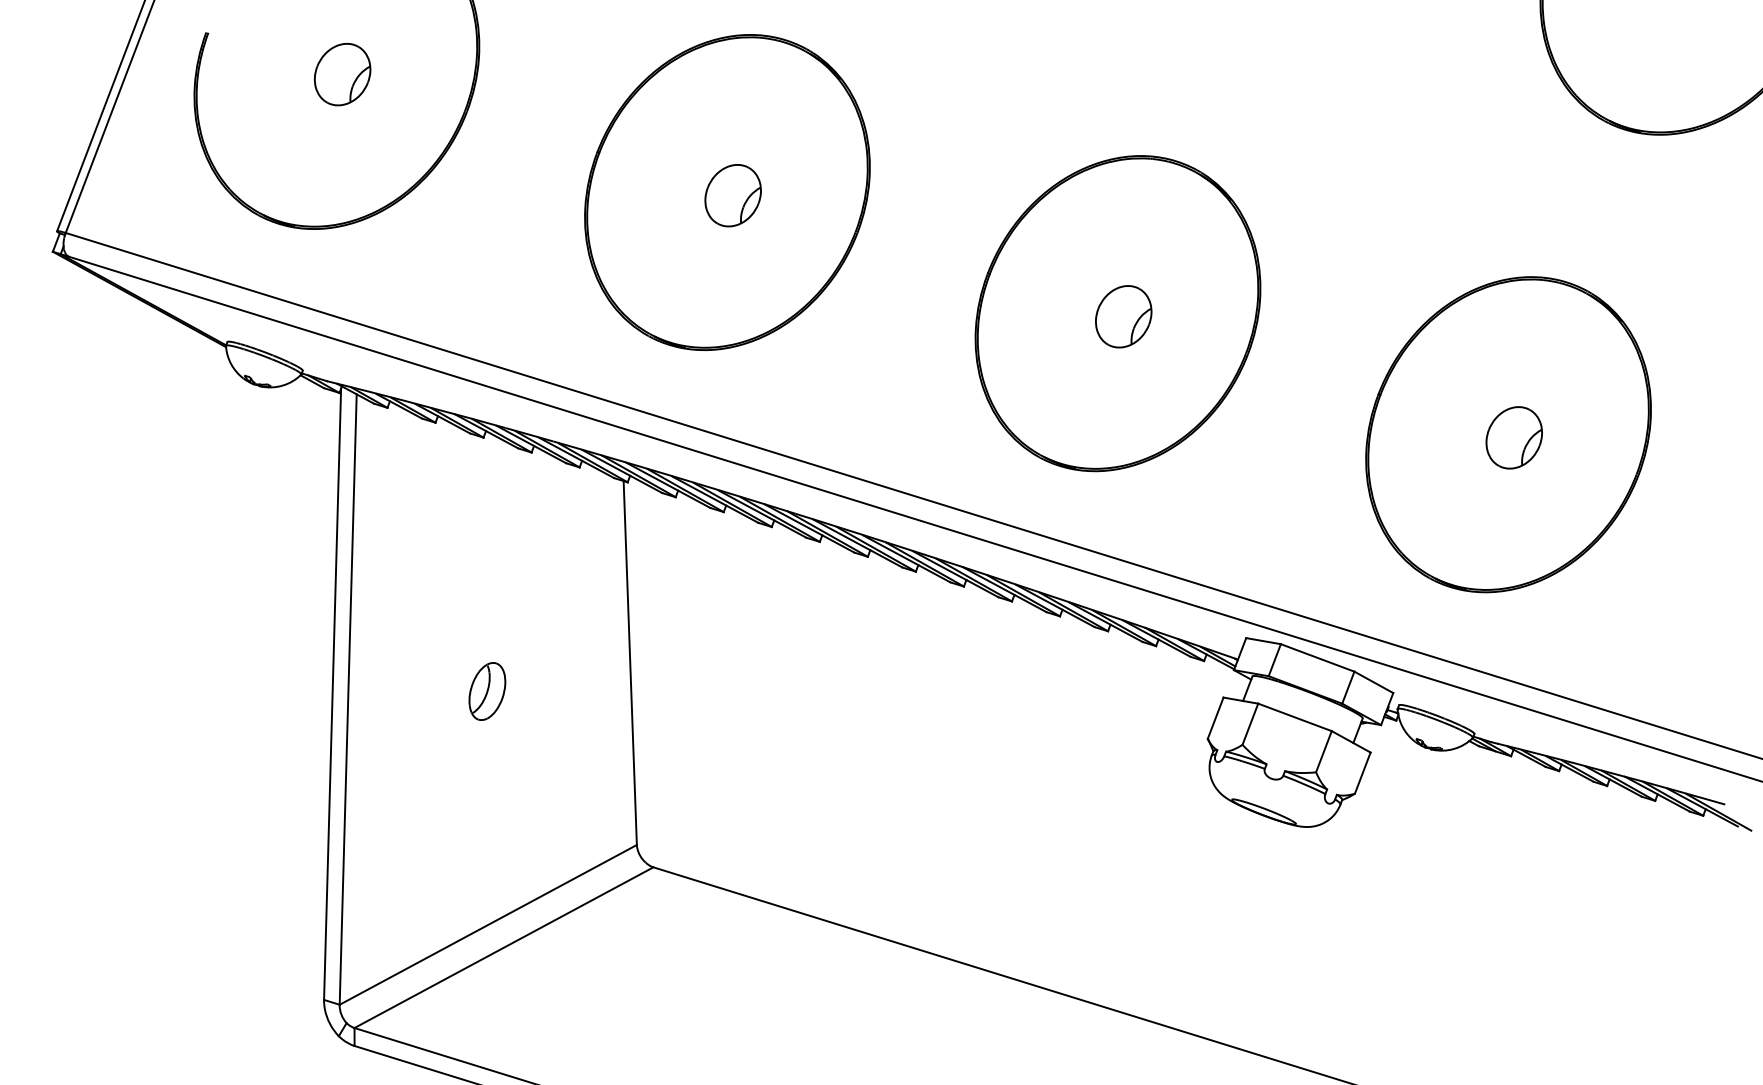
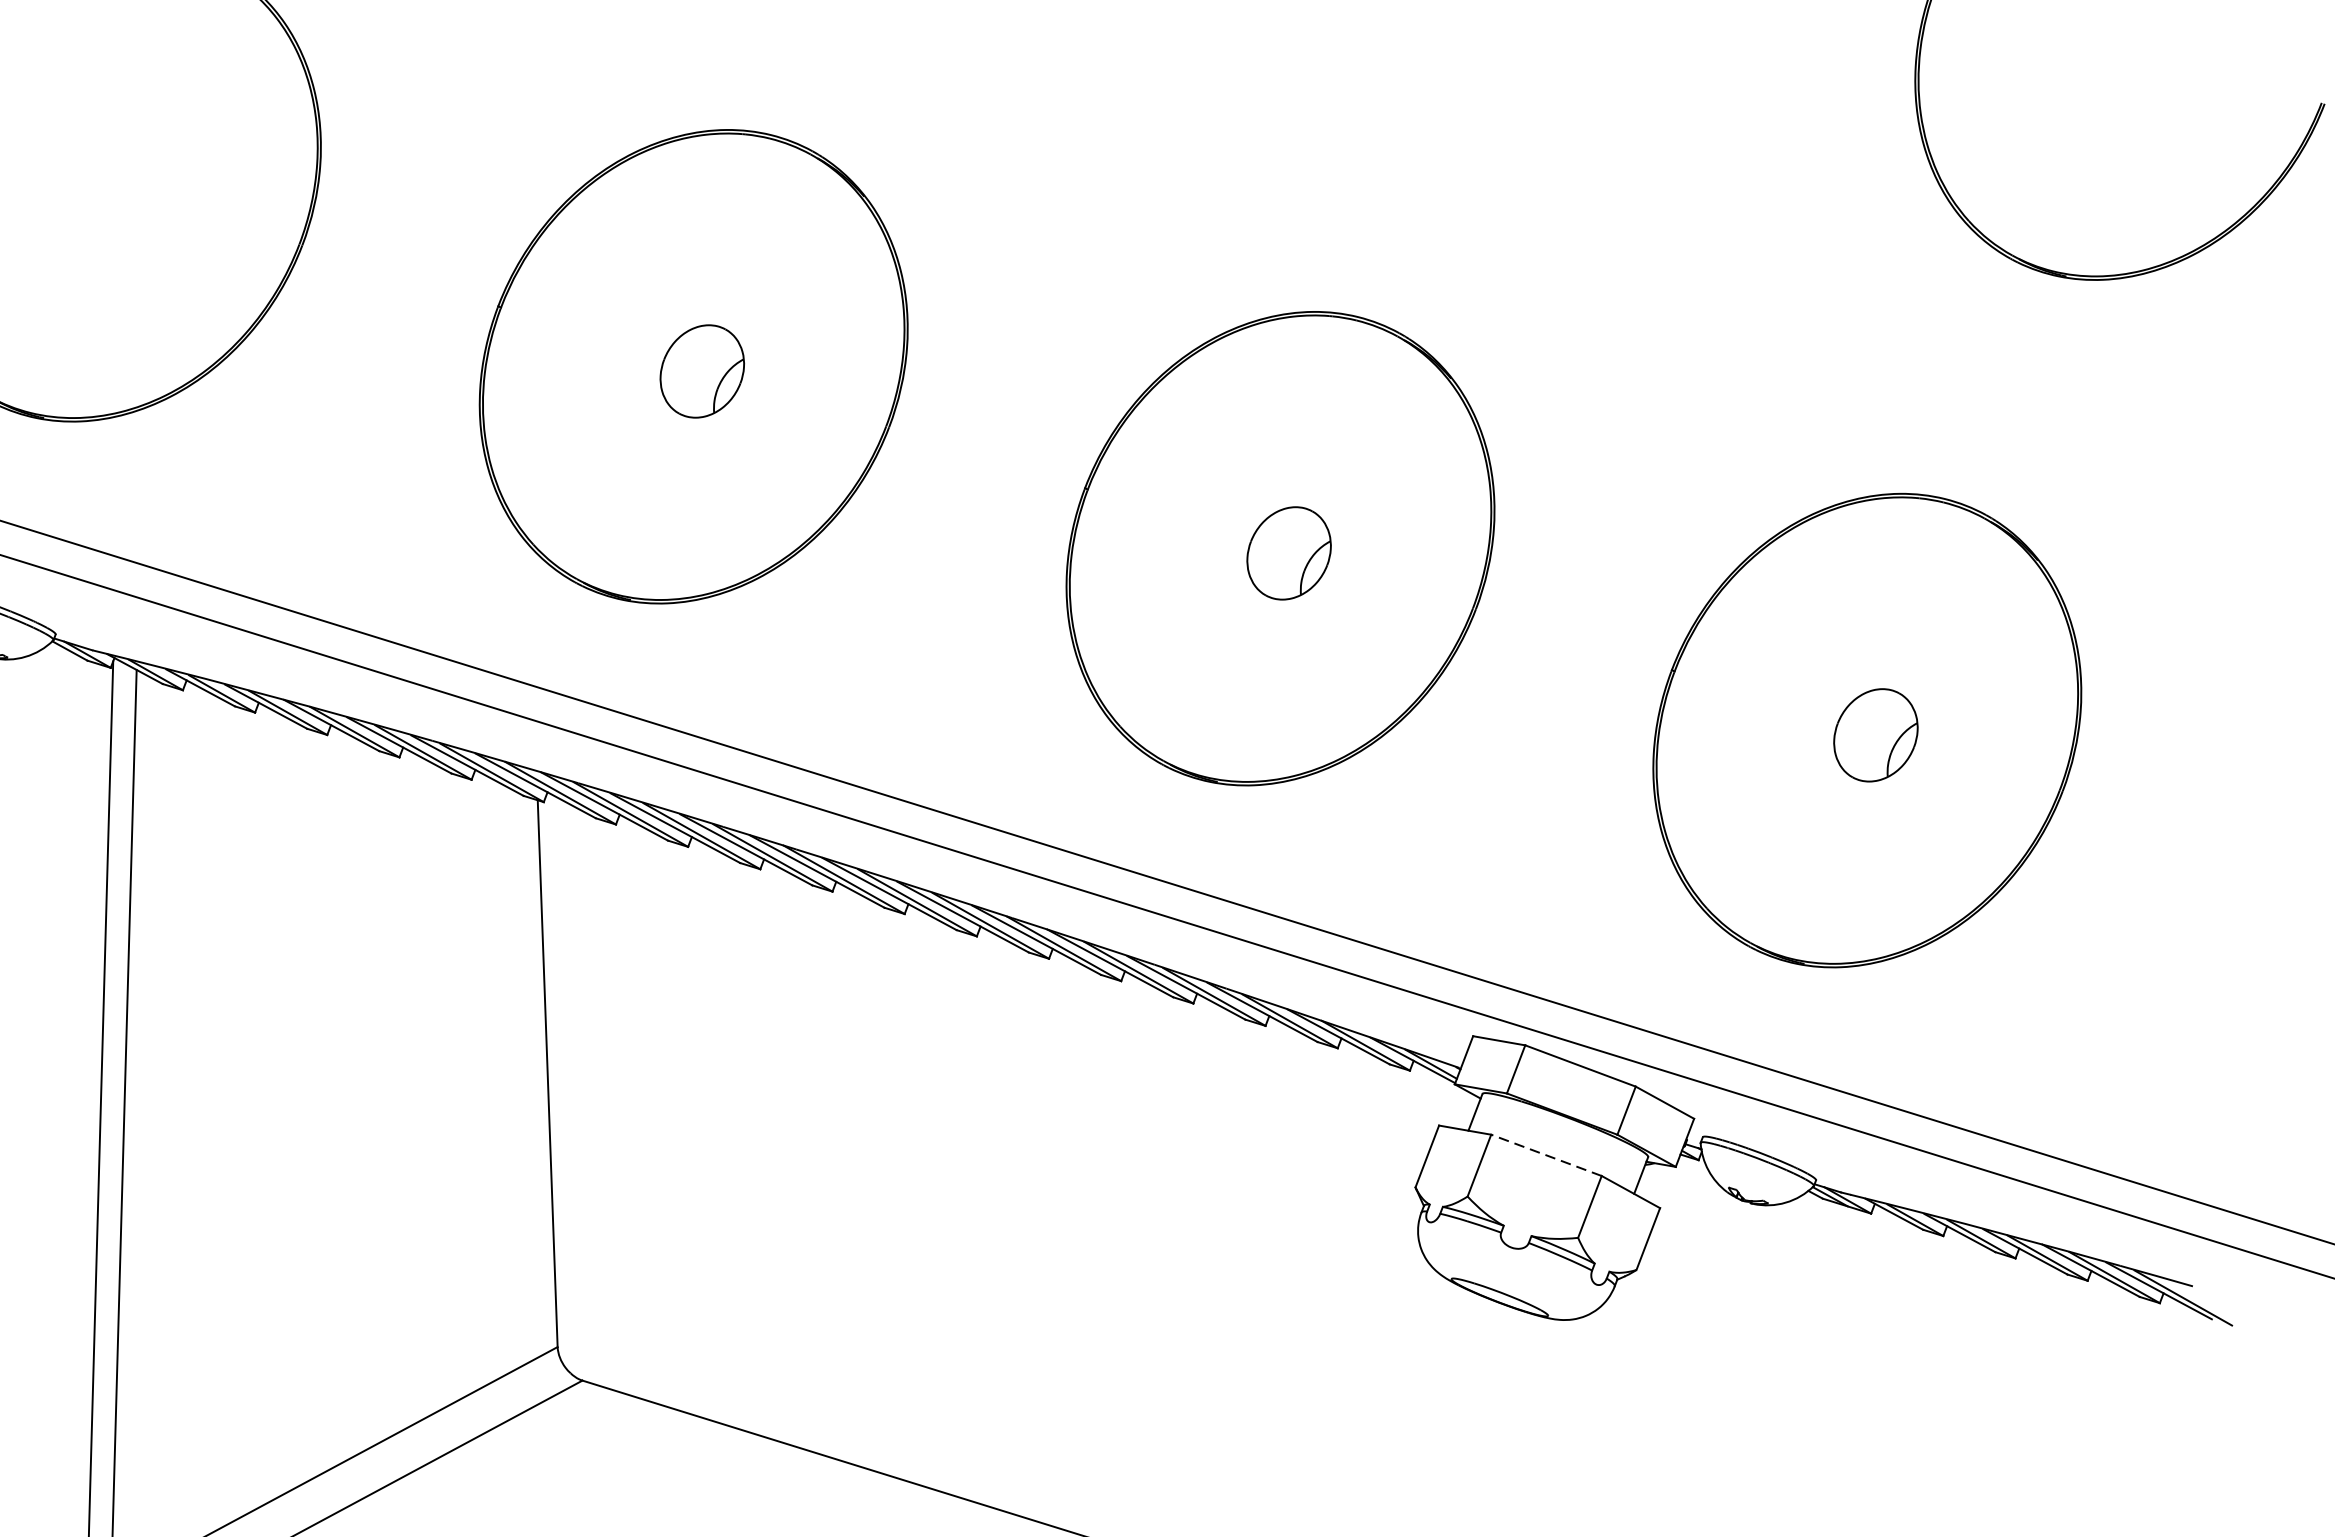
part: (342, 74) -> (115, 189), removed
part: (487, 691) -> (333, 1116), removed
line: (1294, 717) -> (1545, 1155), solid -> dashed

